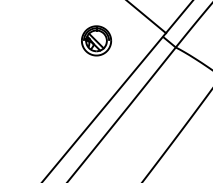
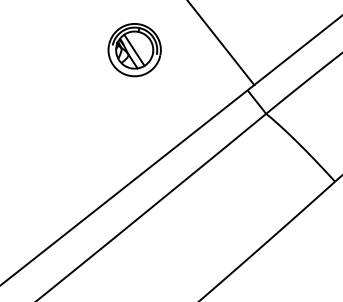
part: (96, 40) -> (134, 49), moved

